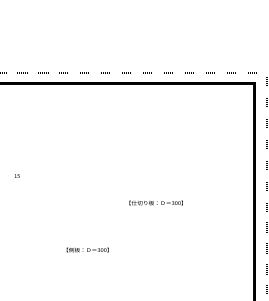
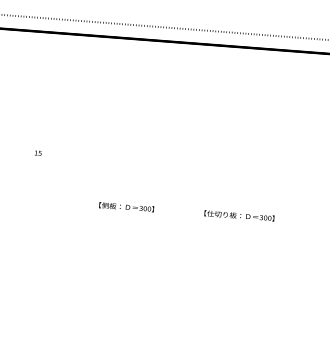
text: (155, 202) -> (238, 215), moved
text: (87, 249) -> (126, 206), moved

